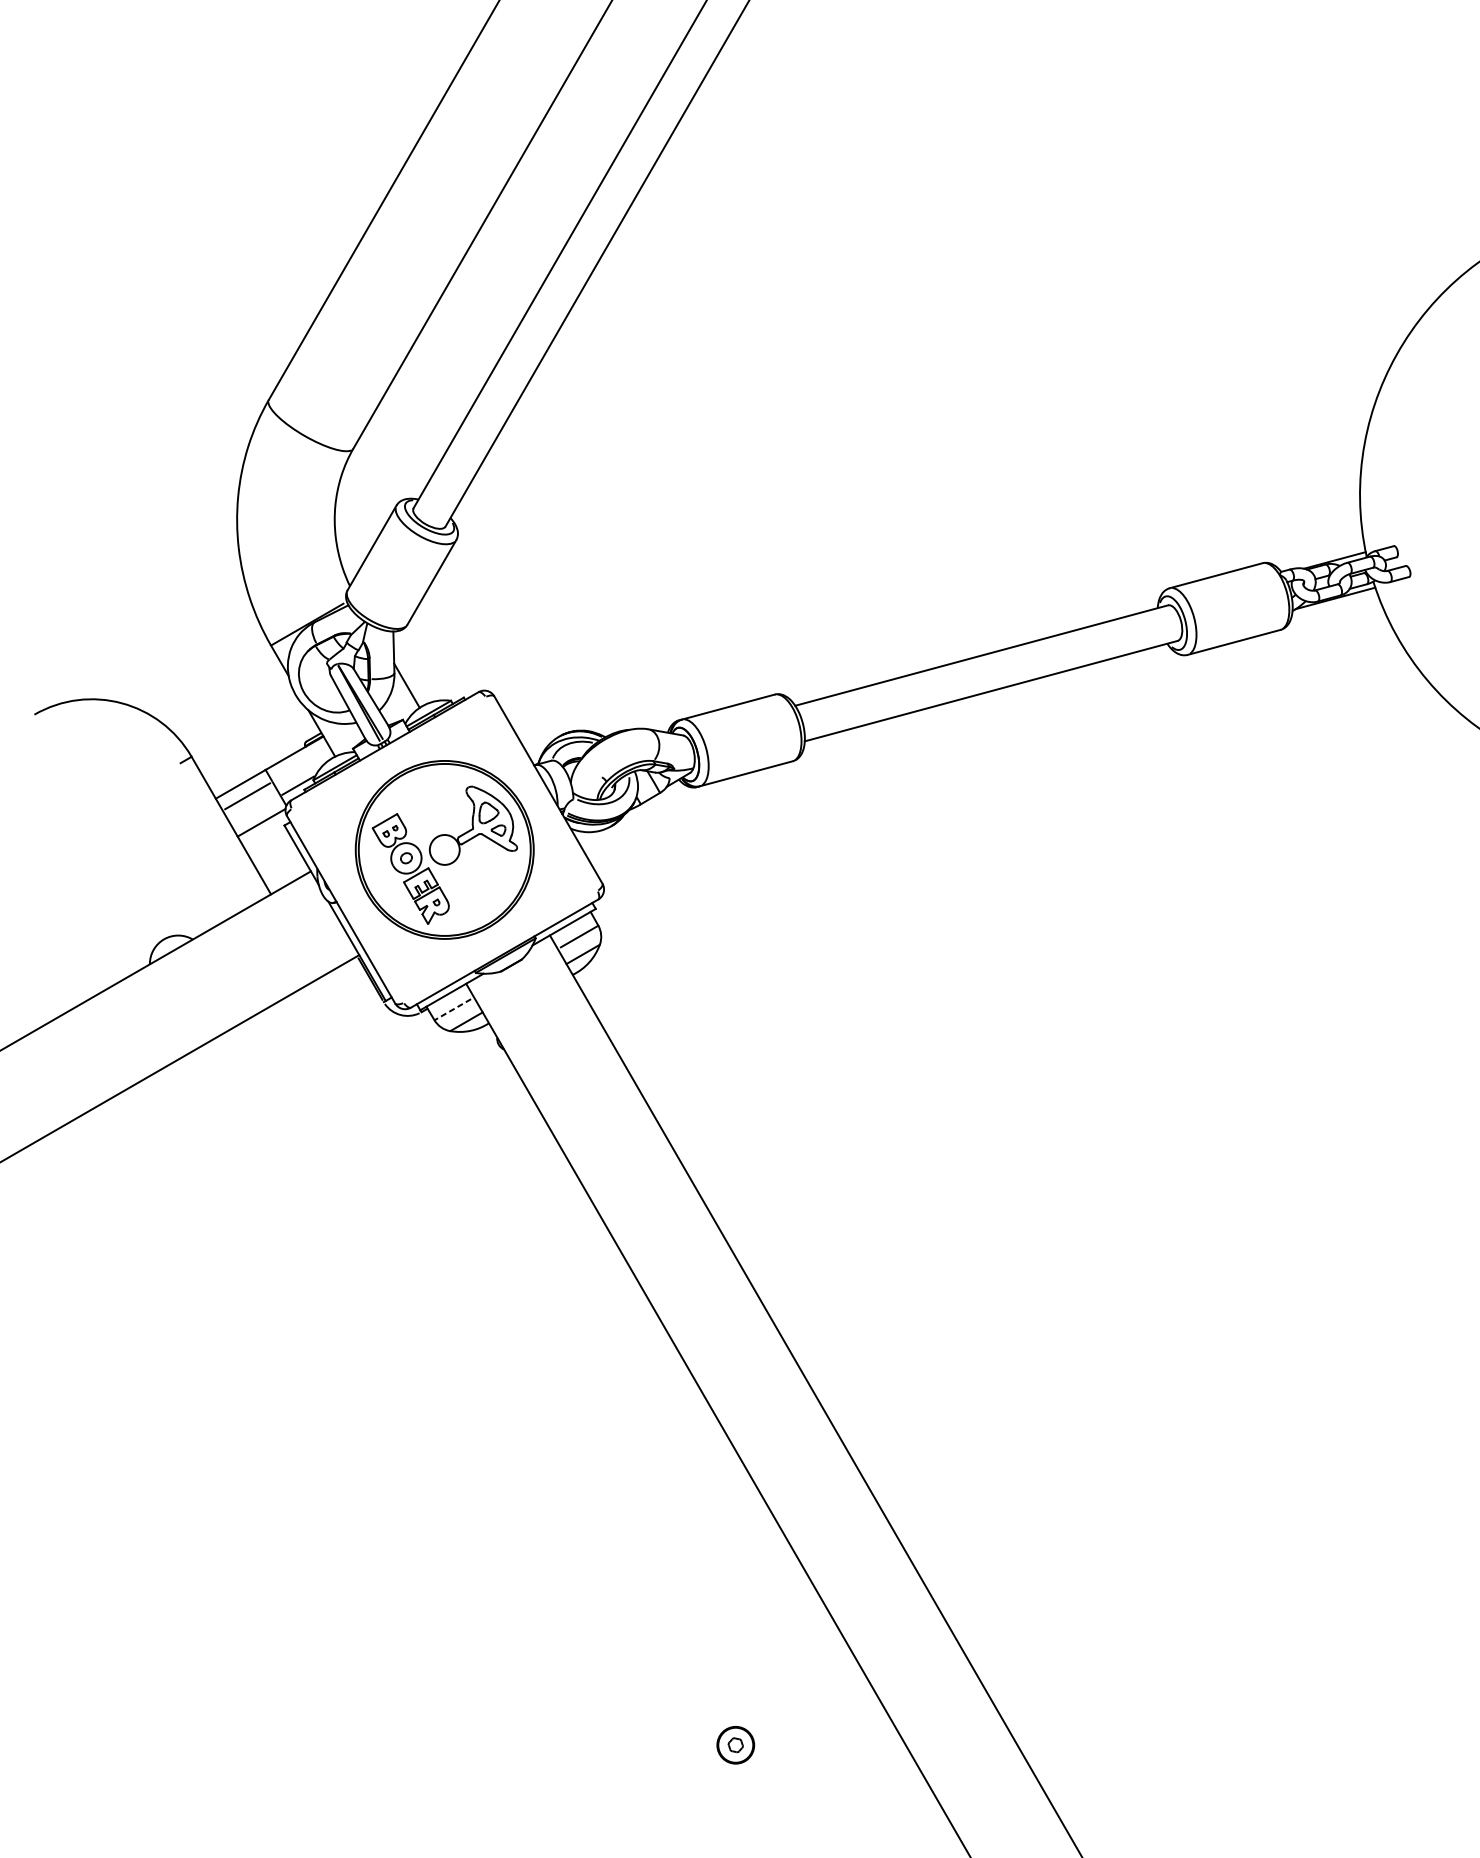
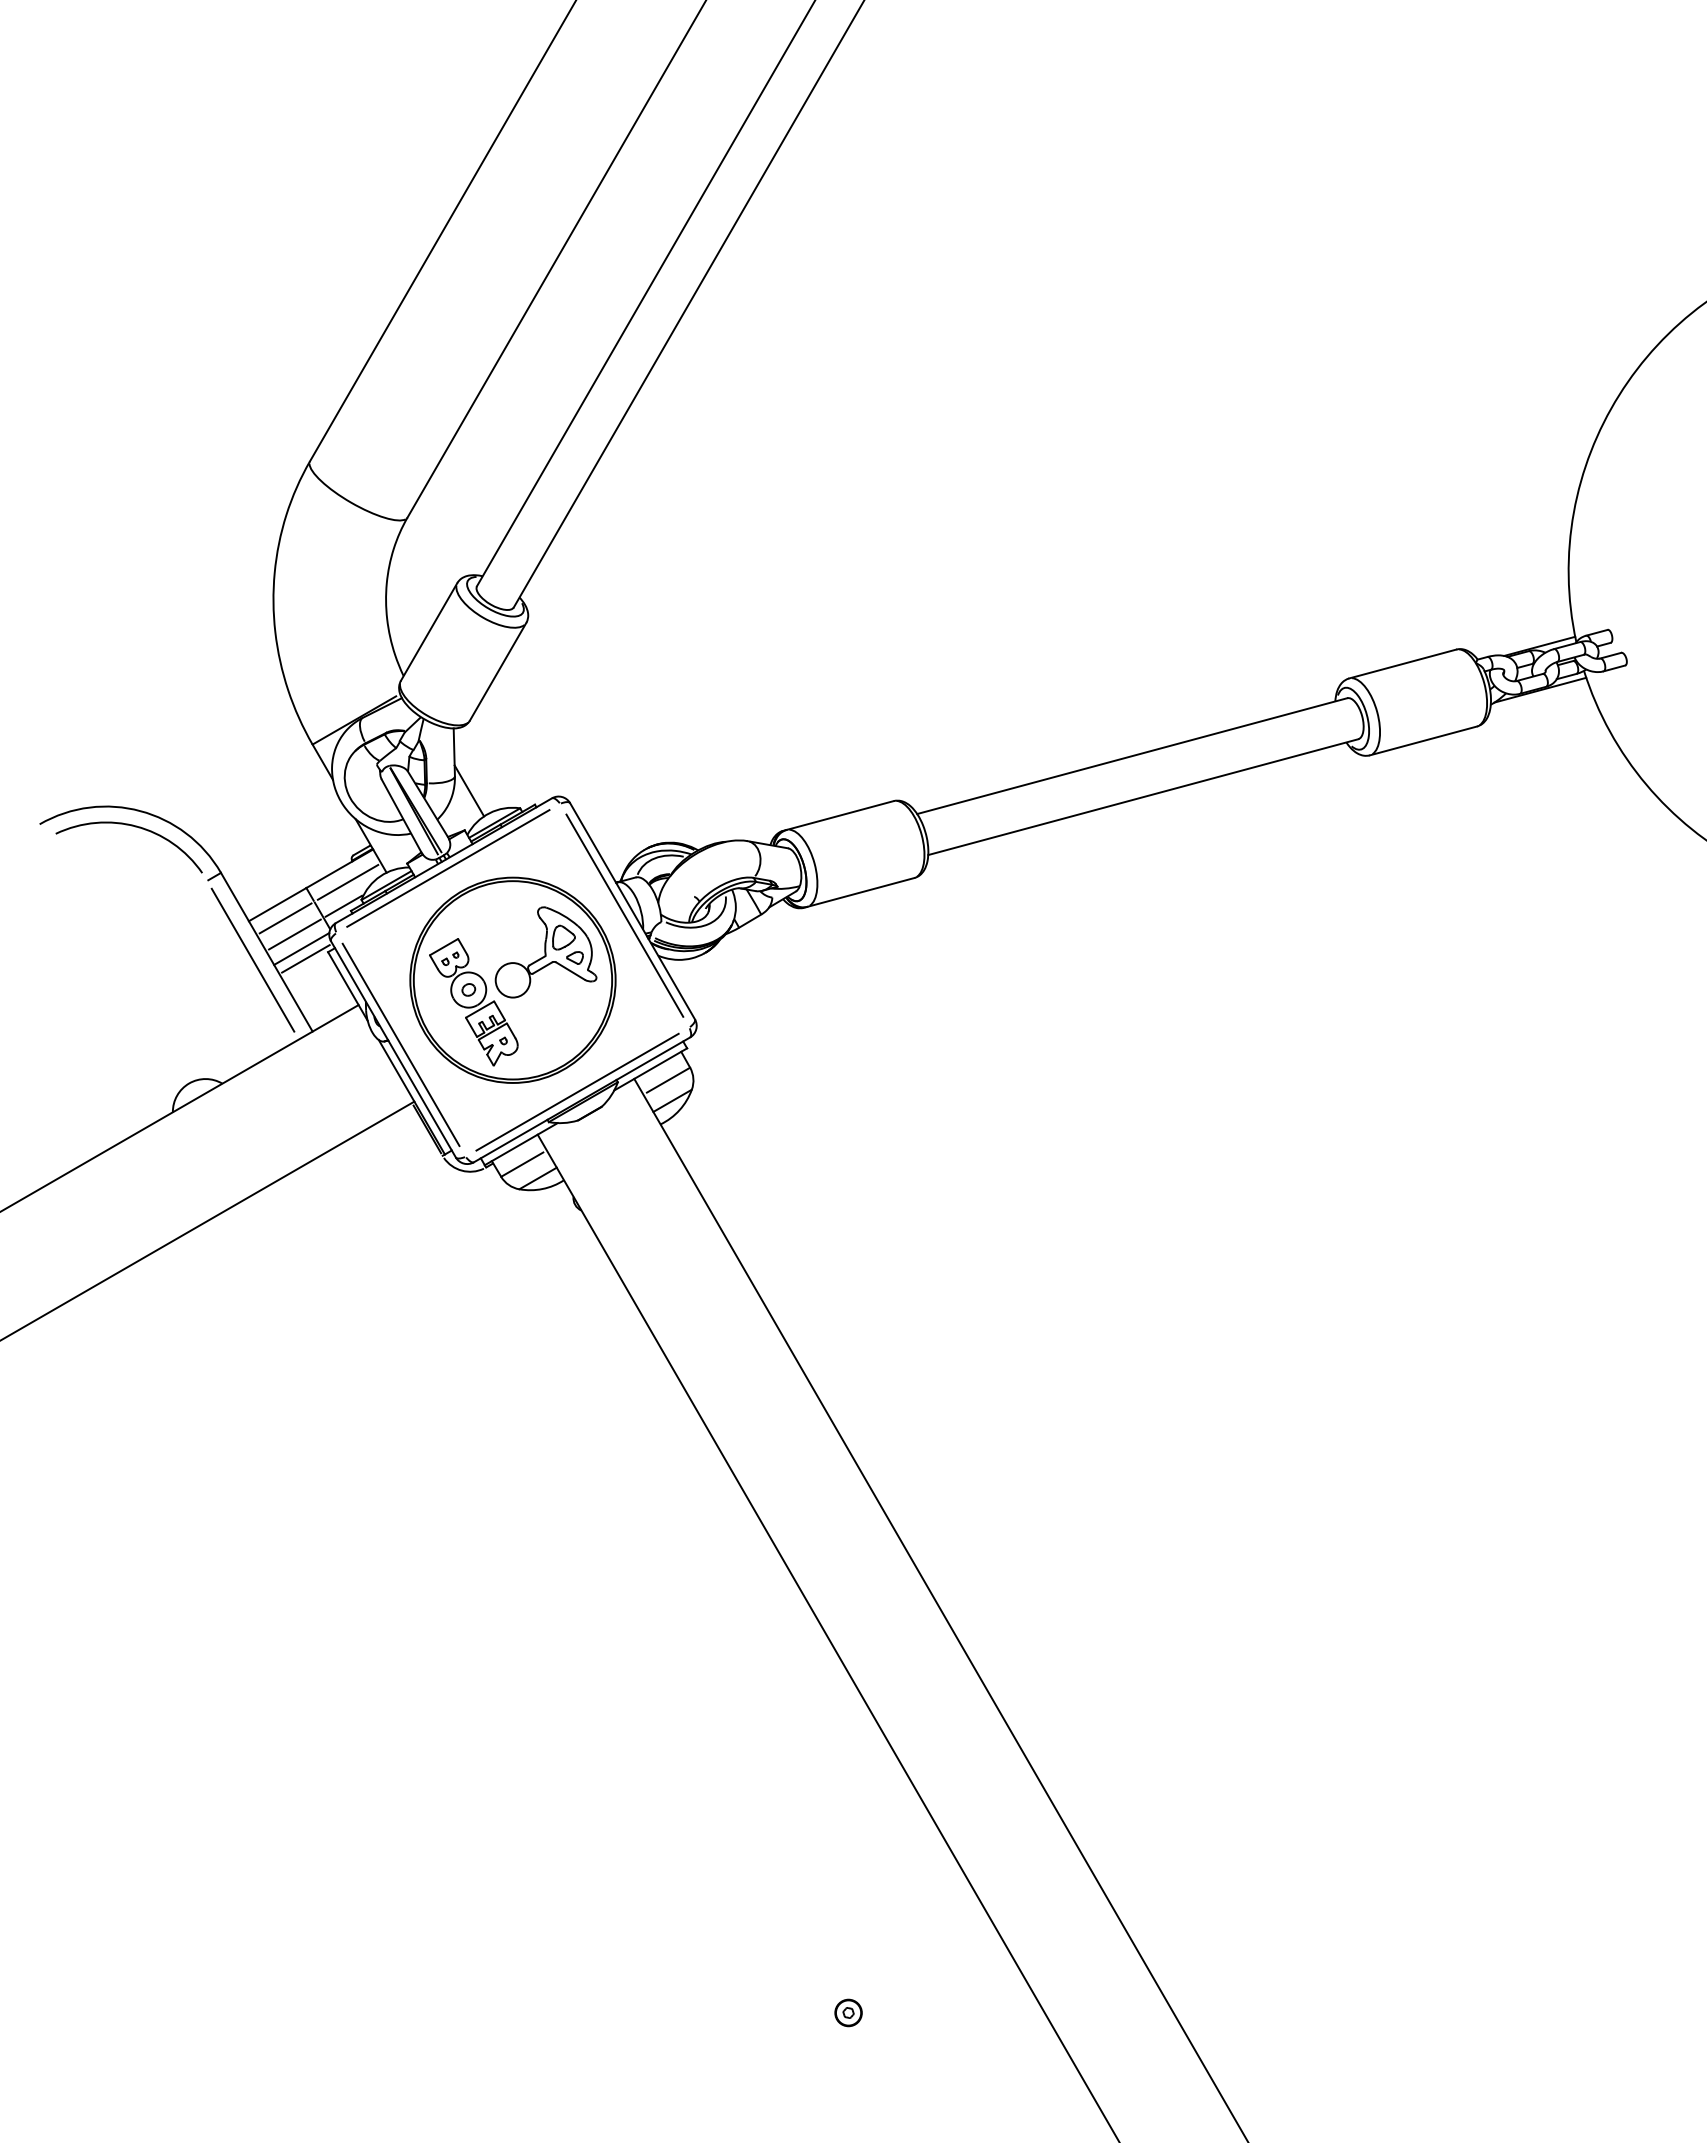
arc: (117, 717) -> (135, 827), added
line: (388, 752) -> (448, 868), added
line: (301, 764) -> (347, 881), added
line: (541, 793) -> (624, 915), added
line: (255, 810) -> (294, 934), added
line: (218, 831) -> (252, 959), added
line: (264, 831) -> (305, 958), added
line: (347, 905) -> (400, 1044), added
line: (500, 946) -> (577, 1091), added
line: (452, 1009) -> (521, 1164), dashed -> solid
part: (735, 1744) -> (848, 2012), size x0.62

